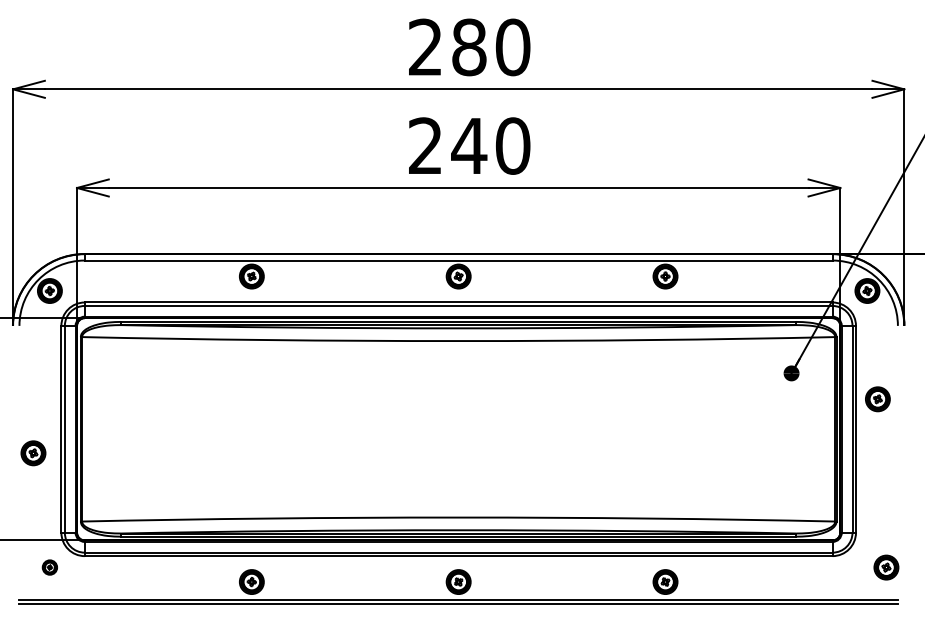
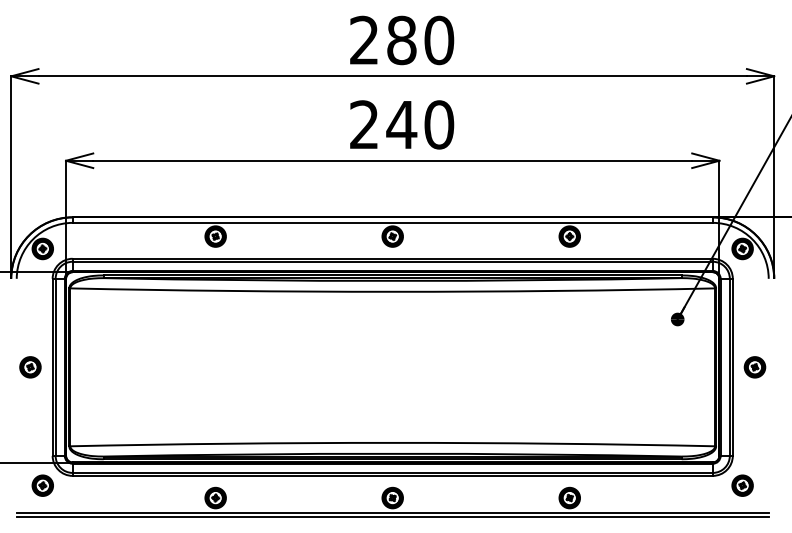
part: (877, 399) -> (754, 367), moved
part: (33, 453) -> (30, 367), moved
part: (49, 567) -> (42, 485), size x1.67
part: (886, 567) -> (742, 485), moved

